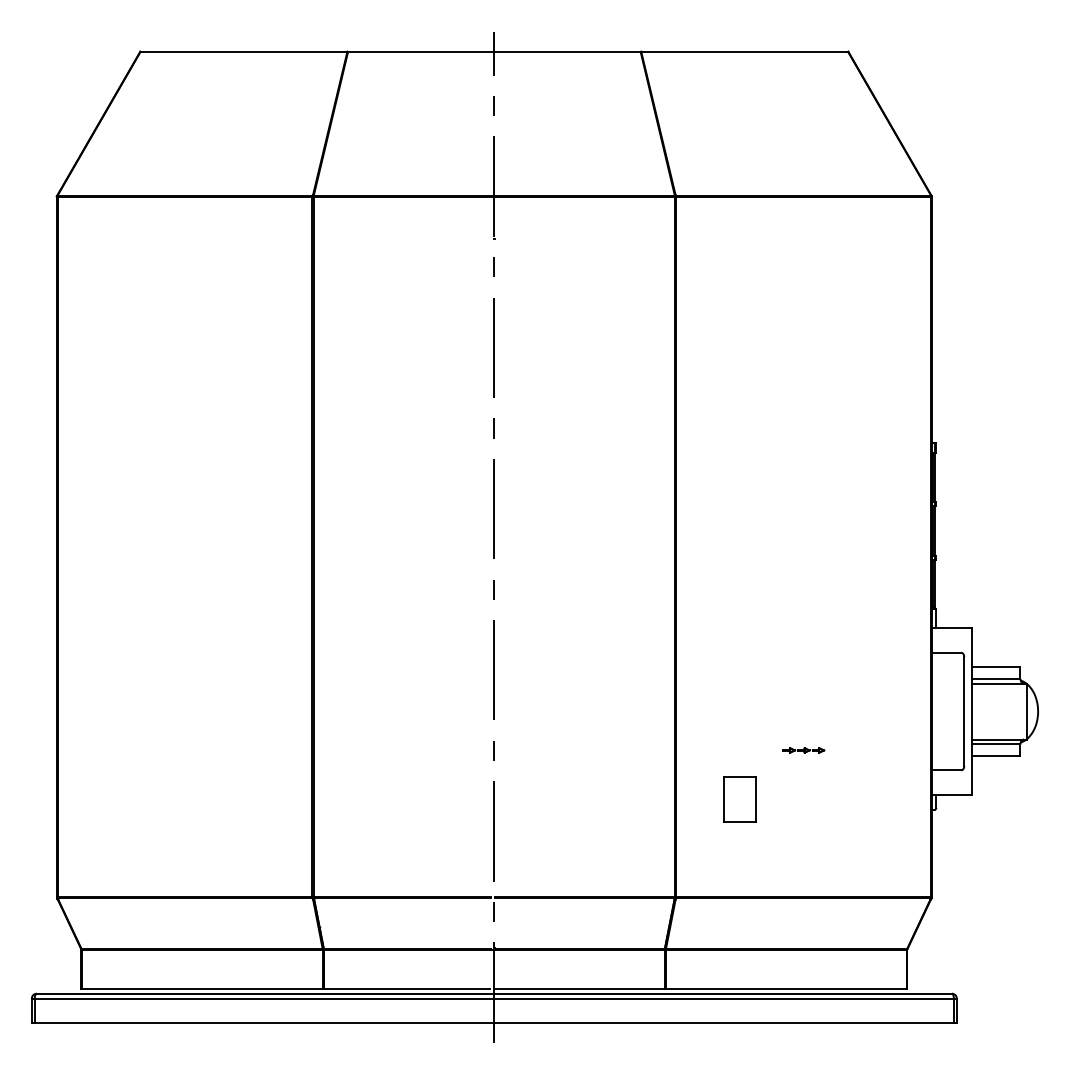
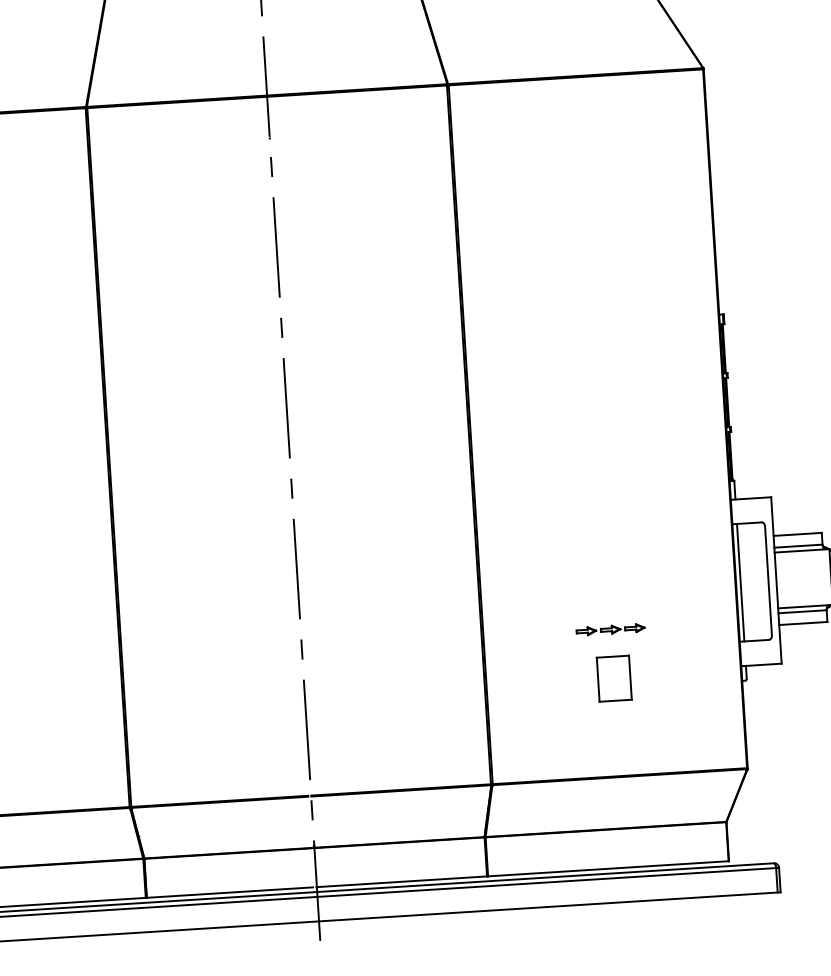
line: (936, 711) -> (740, 582), added
part: (803, 750) -> (610, 629), size x1.67
part: (739, 799) -> (613, 678), moved

